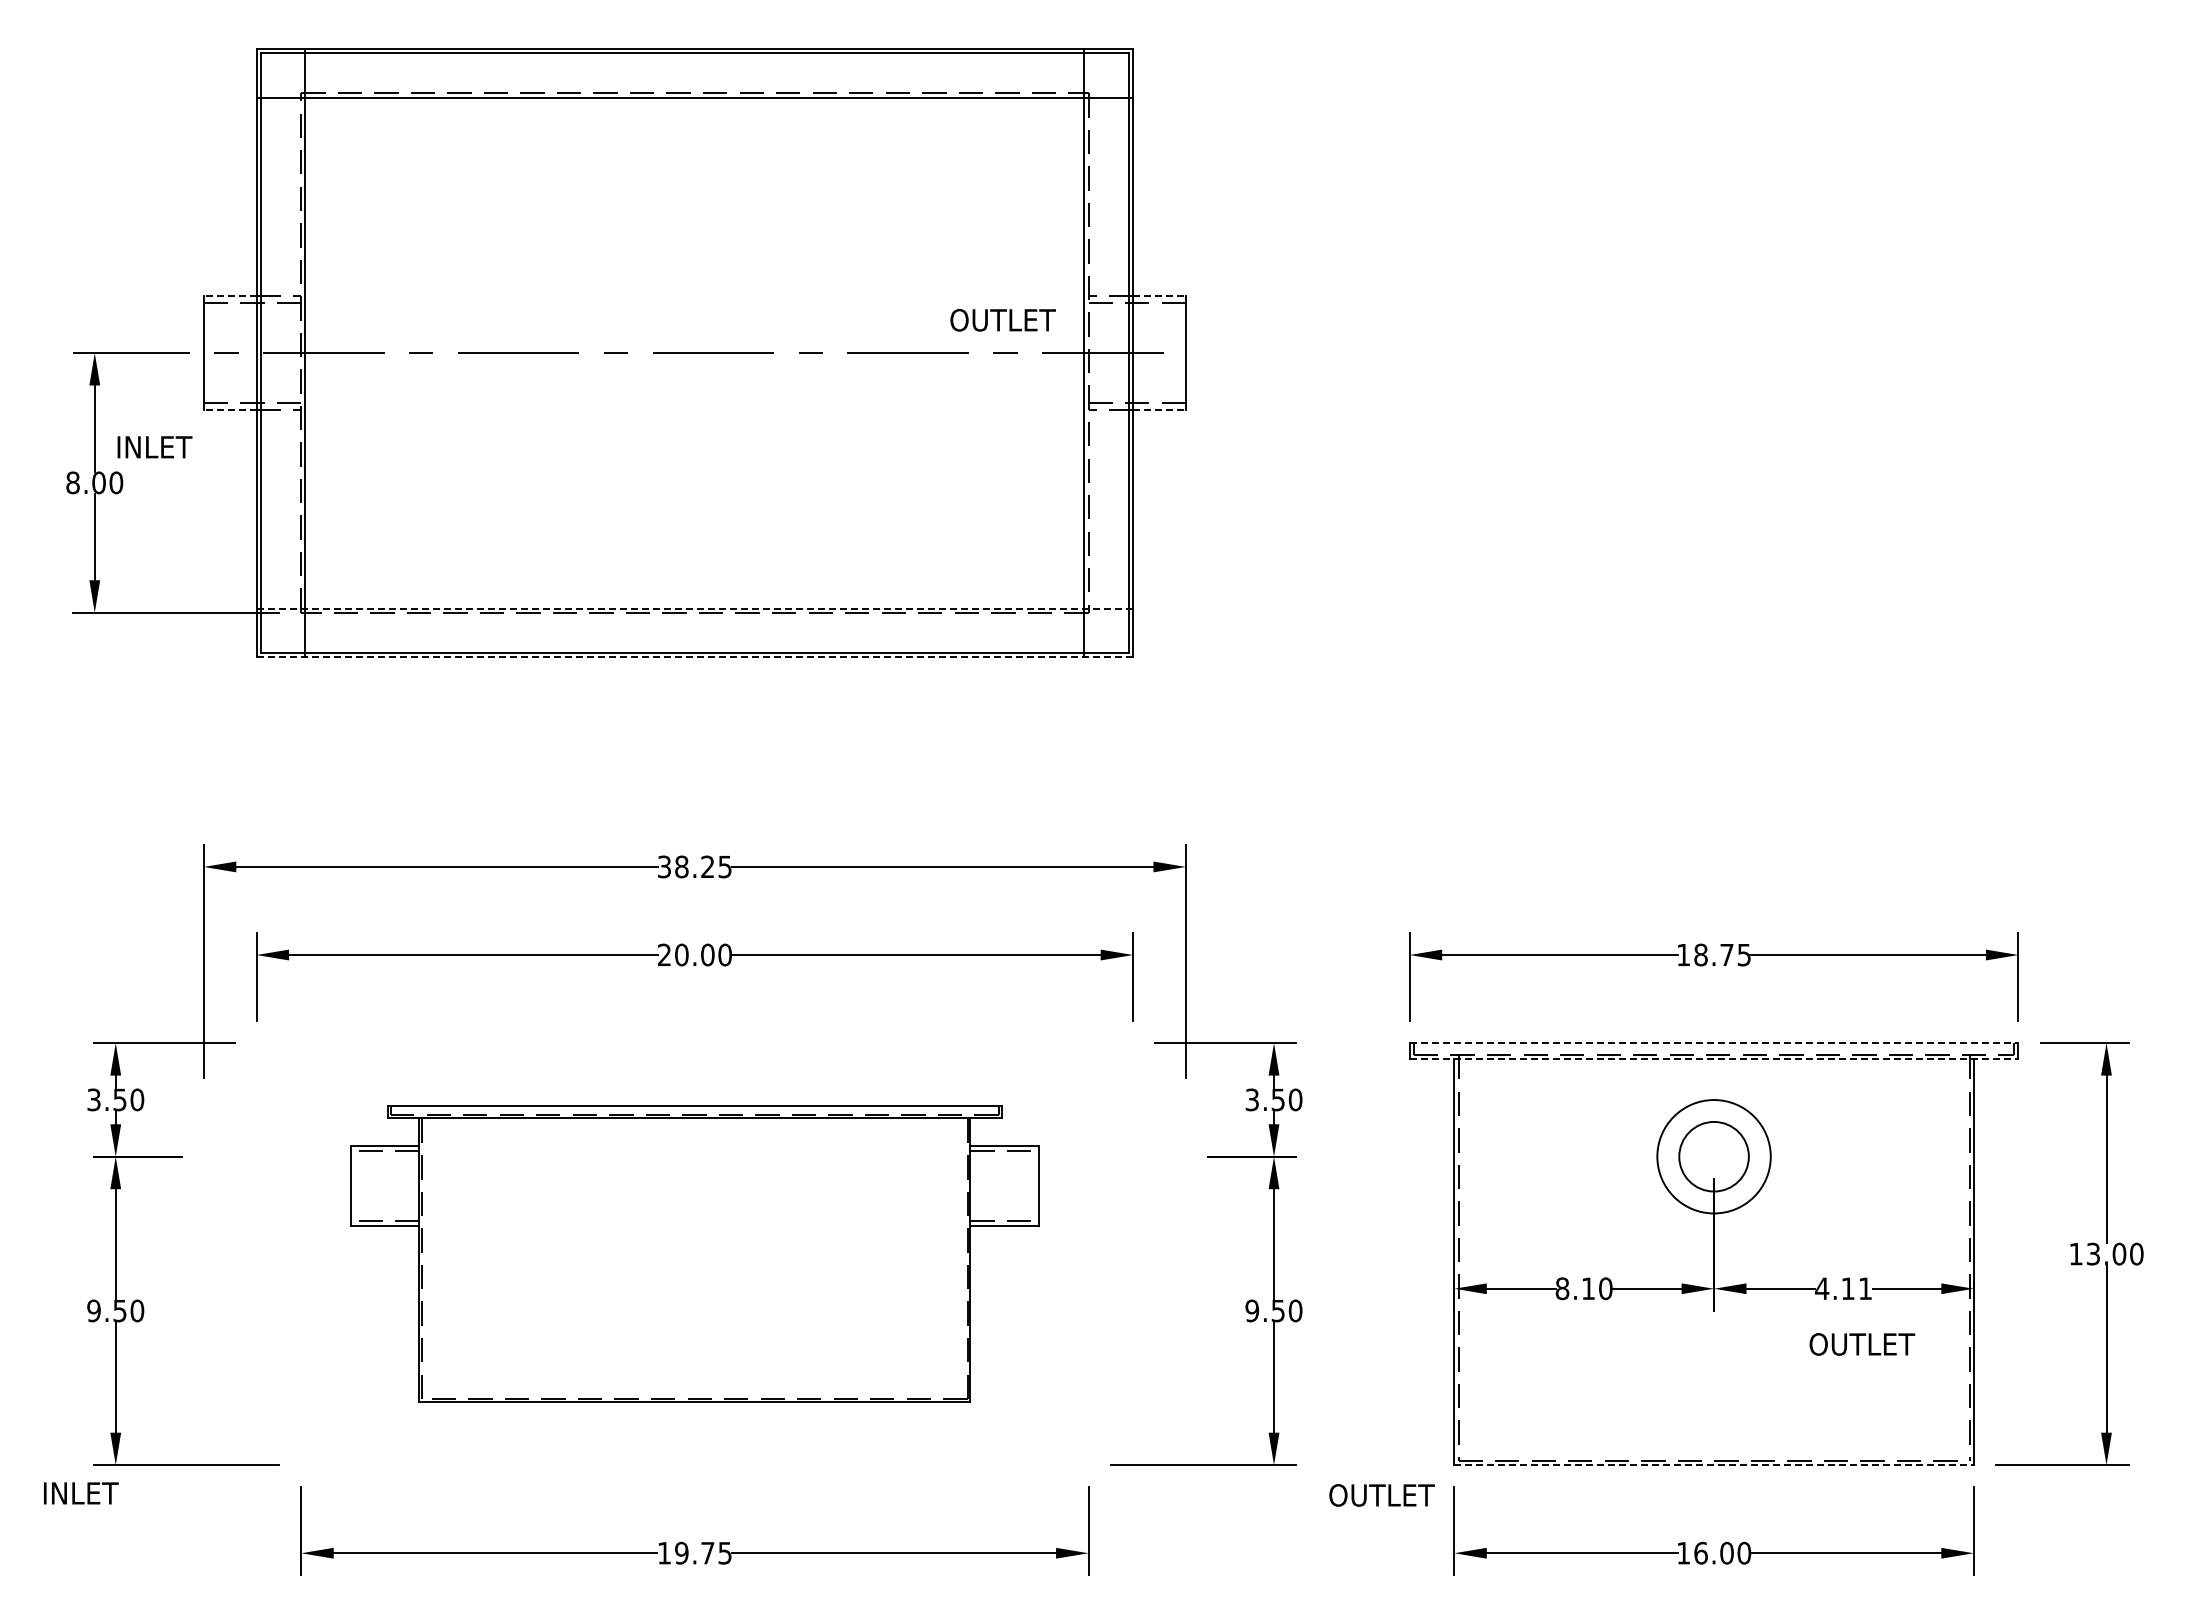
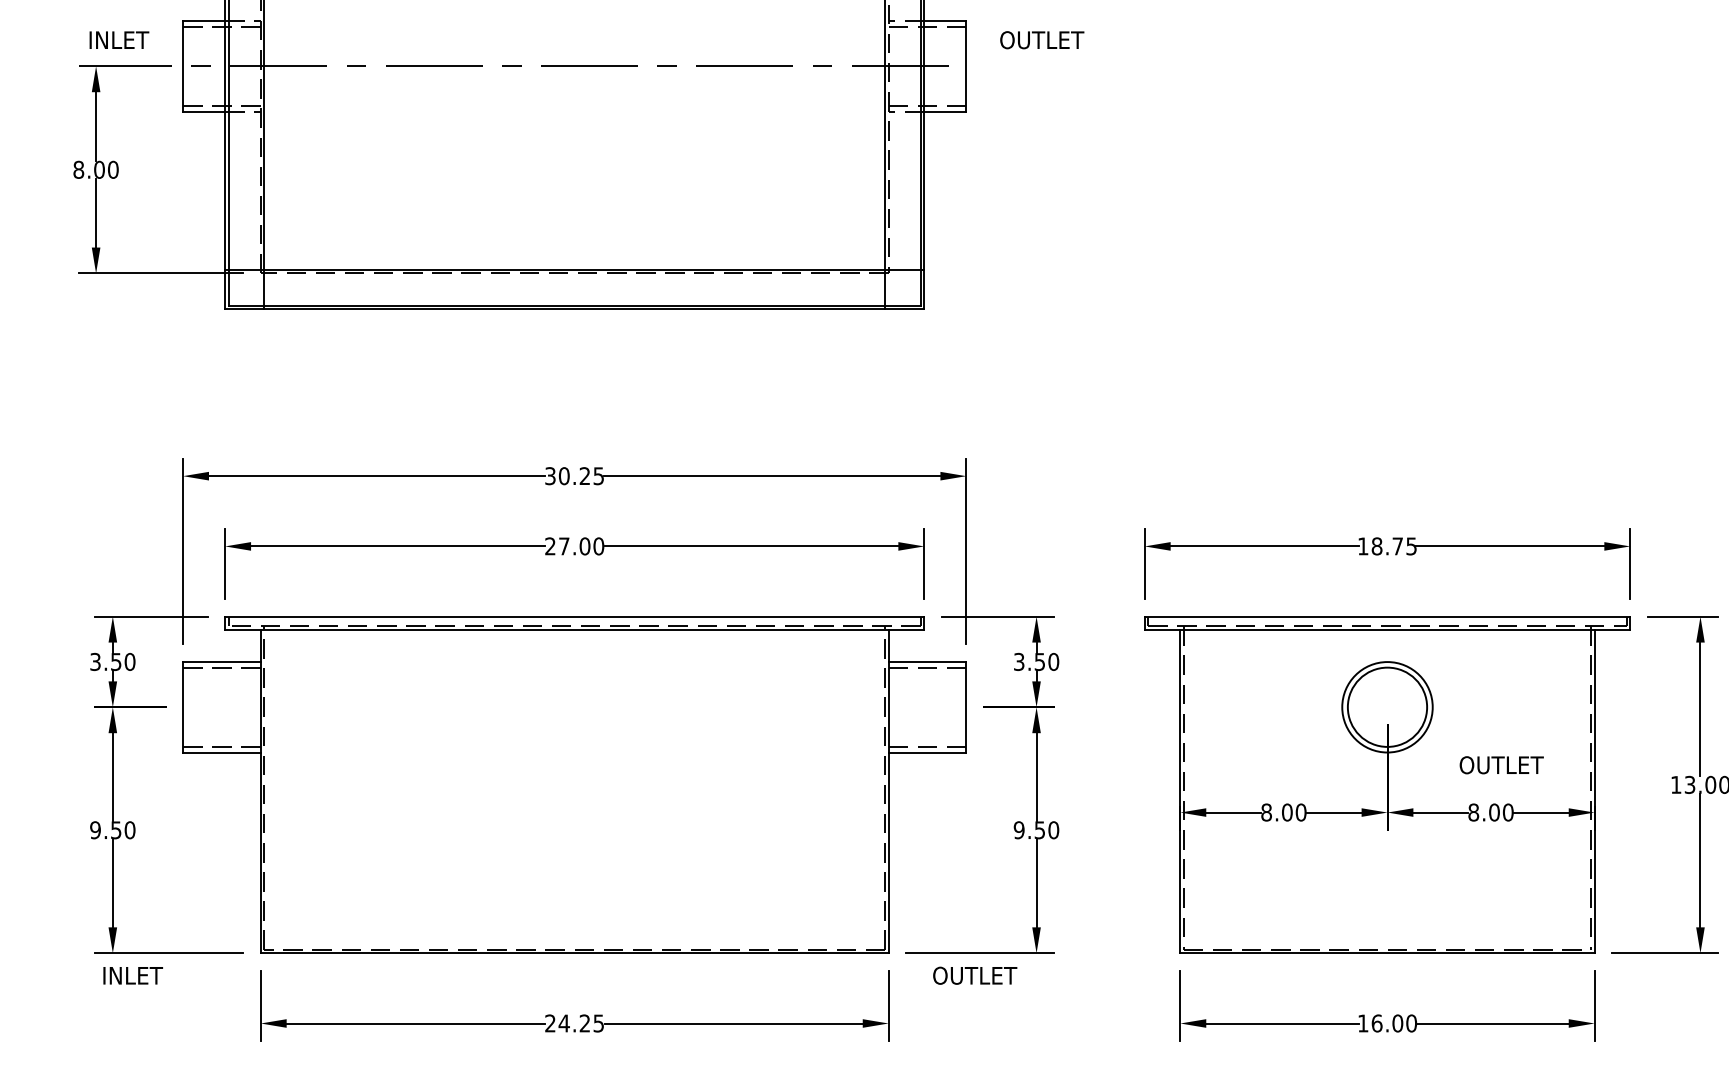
line: (229, 296) -> (203, 21), dashed -> solid
line: (1160, 296) -> (946, 21), dashed -> solid
text: (1002, 319) -> (1041, 39), moved
line: (229, 409) -> (203, 111), dashed -> solid
line: (1160, 409) -> (946, 111), dashed -> solid
text: (154, 447) -> (119, 40), moved
line: (694, 608) -> (574, 270), dashed -> solid
line: (694, 657) -> (574, 309), dashed -> solid
text: (681, 866) -> (564, 475), 38.25 -> 30.25
text: (681, 954) -> (564, 545), 20.00 -> 27.00
line: (1714, 1043) -> (1387, 616), dashed -> solid
line: (1714, 1059) -> (1387, 629), dashed -> solid
circle: (1713, 1156) -> (1387, 707), size x1.43
part: (694, 1253) -> (574, 784), size x1.43
text: (1588, 1288) -> (1287, 812), 8.10 -> 8.00
text: (1843, 1288) -> (1490, 812), 4.11 -> 8.00
text: (1862, 1344) -> (1501, 765), moved
line: (1714, 1465) -> (1387, 953), dashed -> solid
text: (81, 1493) -> (133, 975), moved
text: (1381, 1495) -> (974, 975), moved
text: (686, 1552) -> (568, 1022), 19.75 -> 24.25

